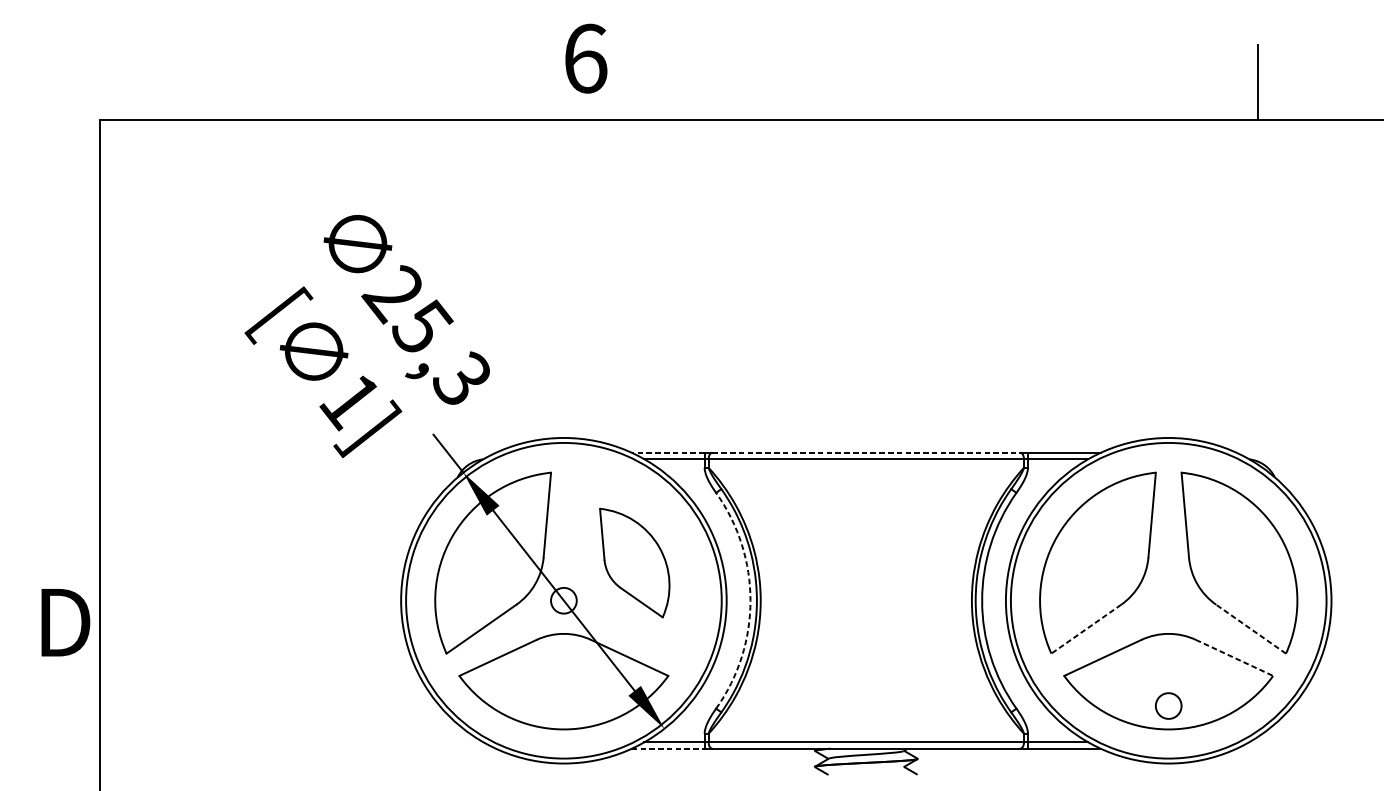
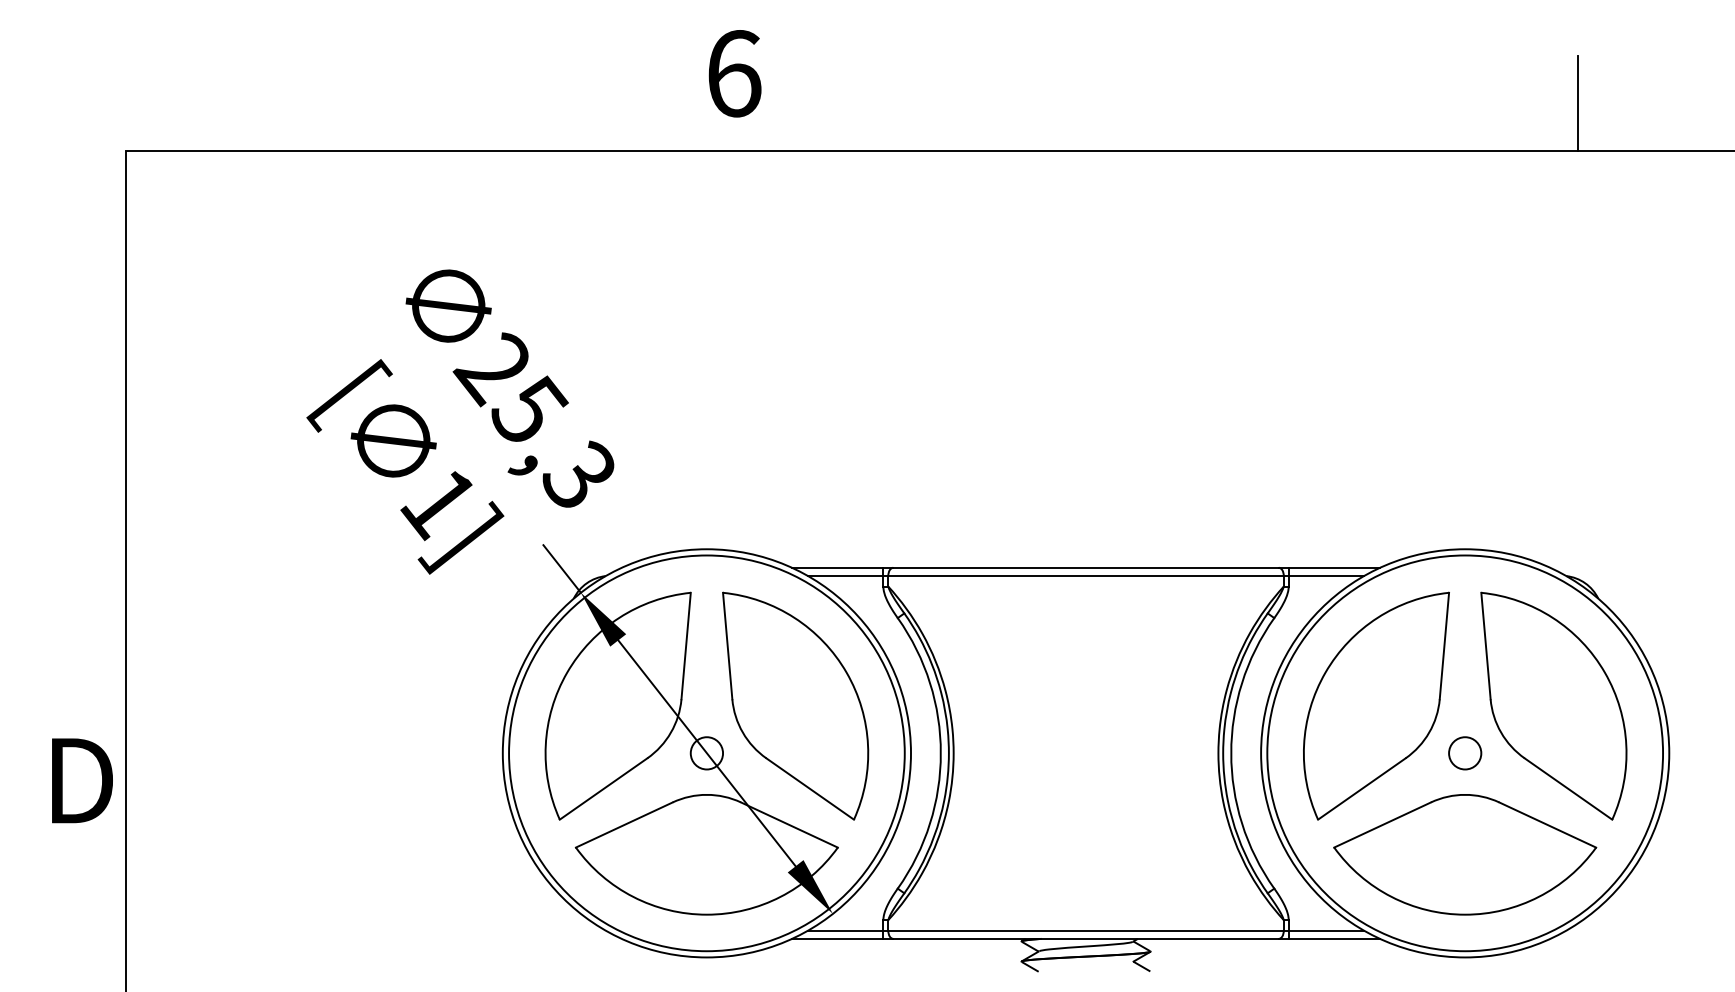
line: (668, 452) -> (837, 567), dashed -> solid
line: (866, 452) -> (1086, 567), dashed -> solid
part: (634, 562) -> (795, 705), size x1.67
arc: (750, 600) -> (940, 753), dashed -> solid
line: (1251, 628) -> (1568, 788), dashed -> solid
line: (1086, 629) -> (1361, 789), dashed -> solid
line: (1235, 658) -> (1548, 825), dashed -> solid
circle: (1168, 706) -> (1465, 753), moved
line: (668, 748) -> (837, 938), dashed -> solid

